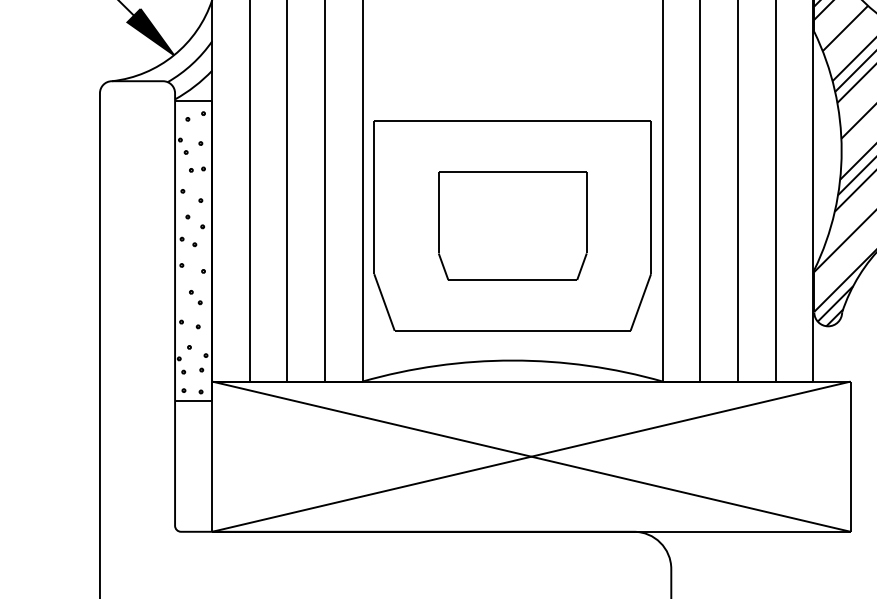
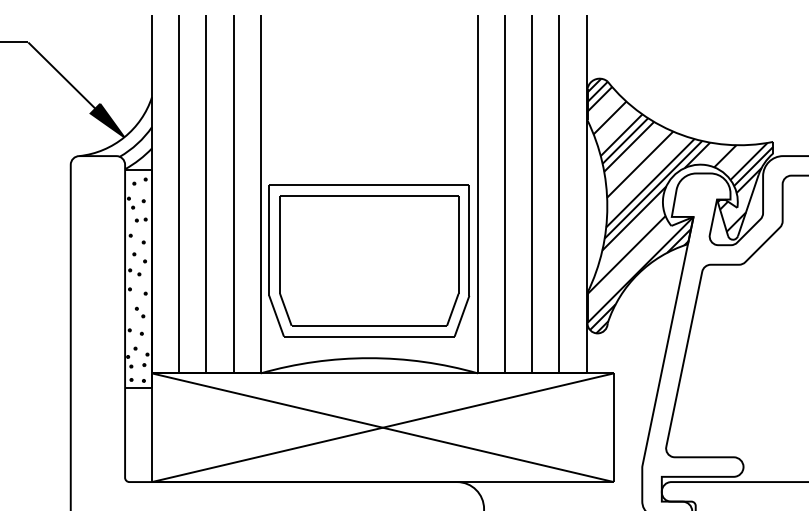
part: (512, 225) -> (369, 260), size x1.67

